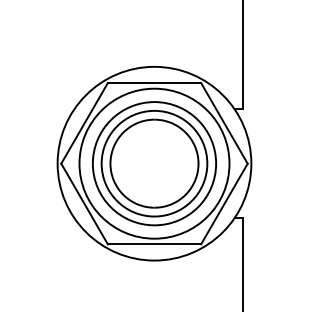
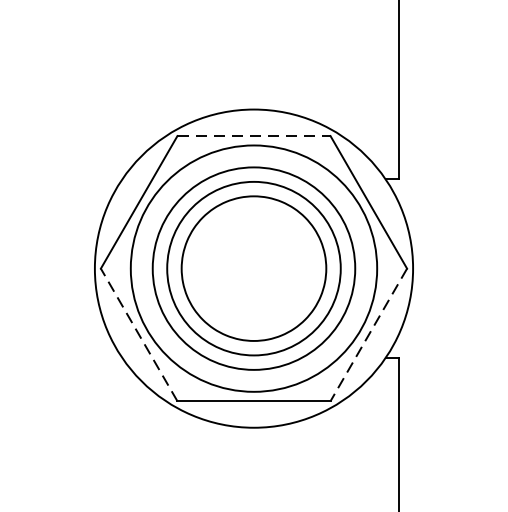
line: (154, 82) -> (254, 135), solid -> dashed
line: (84, 204) -> (139, 335), solid -> dashed
line: (224, 204) -> (368, 335), solid -> dashed

